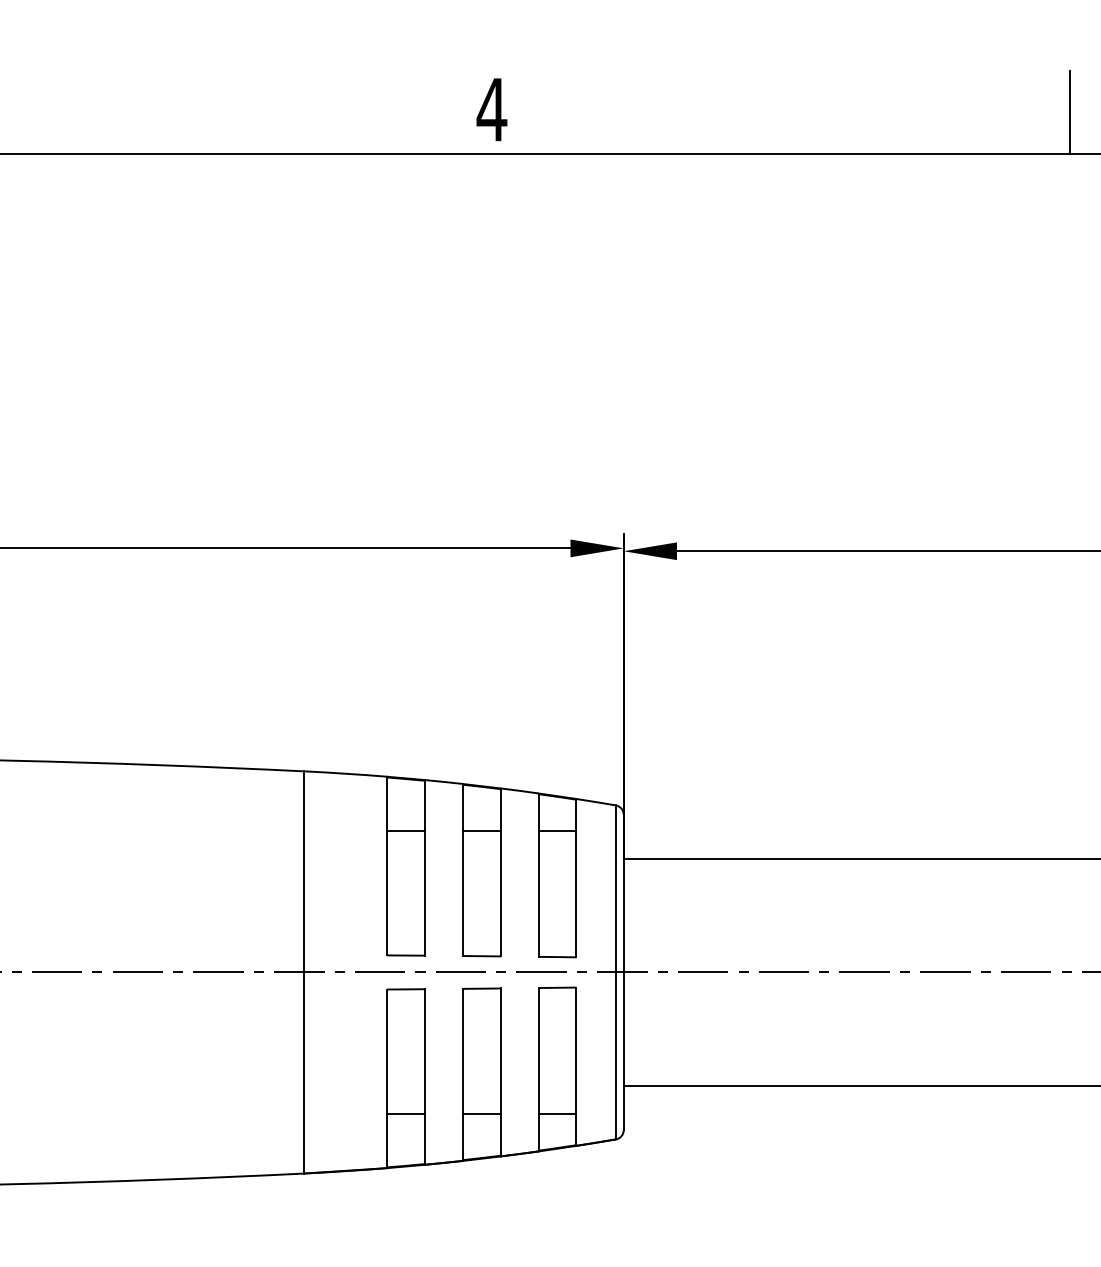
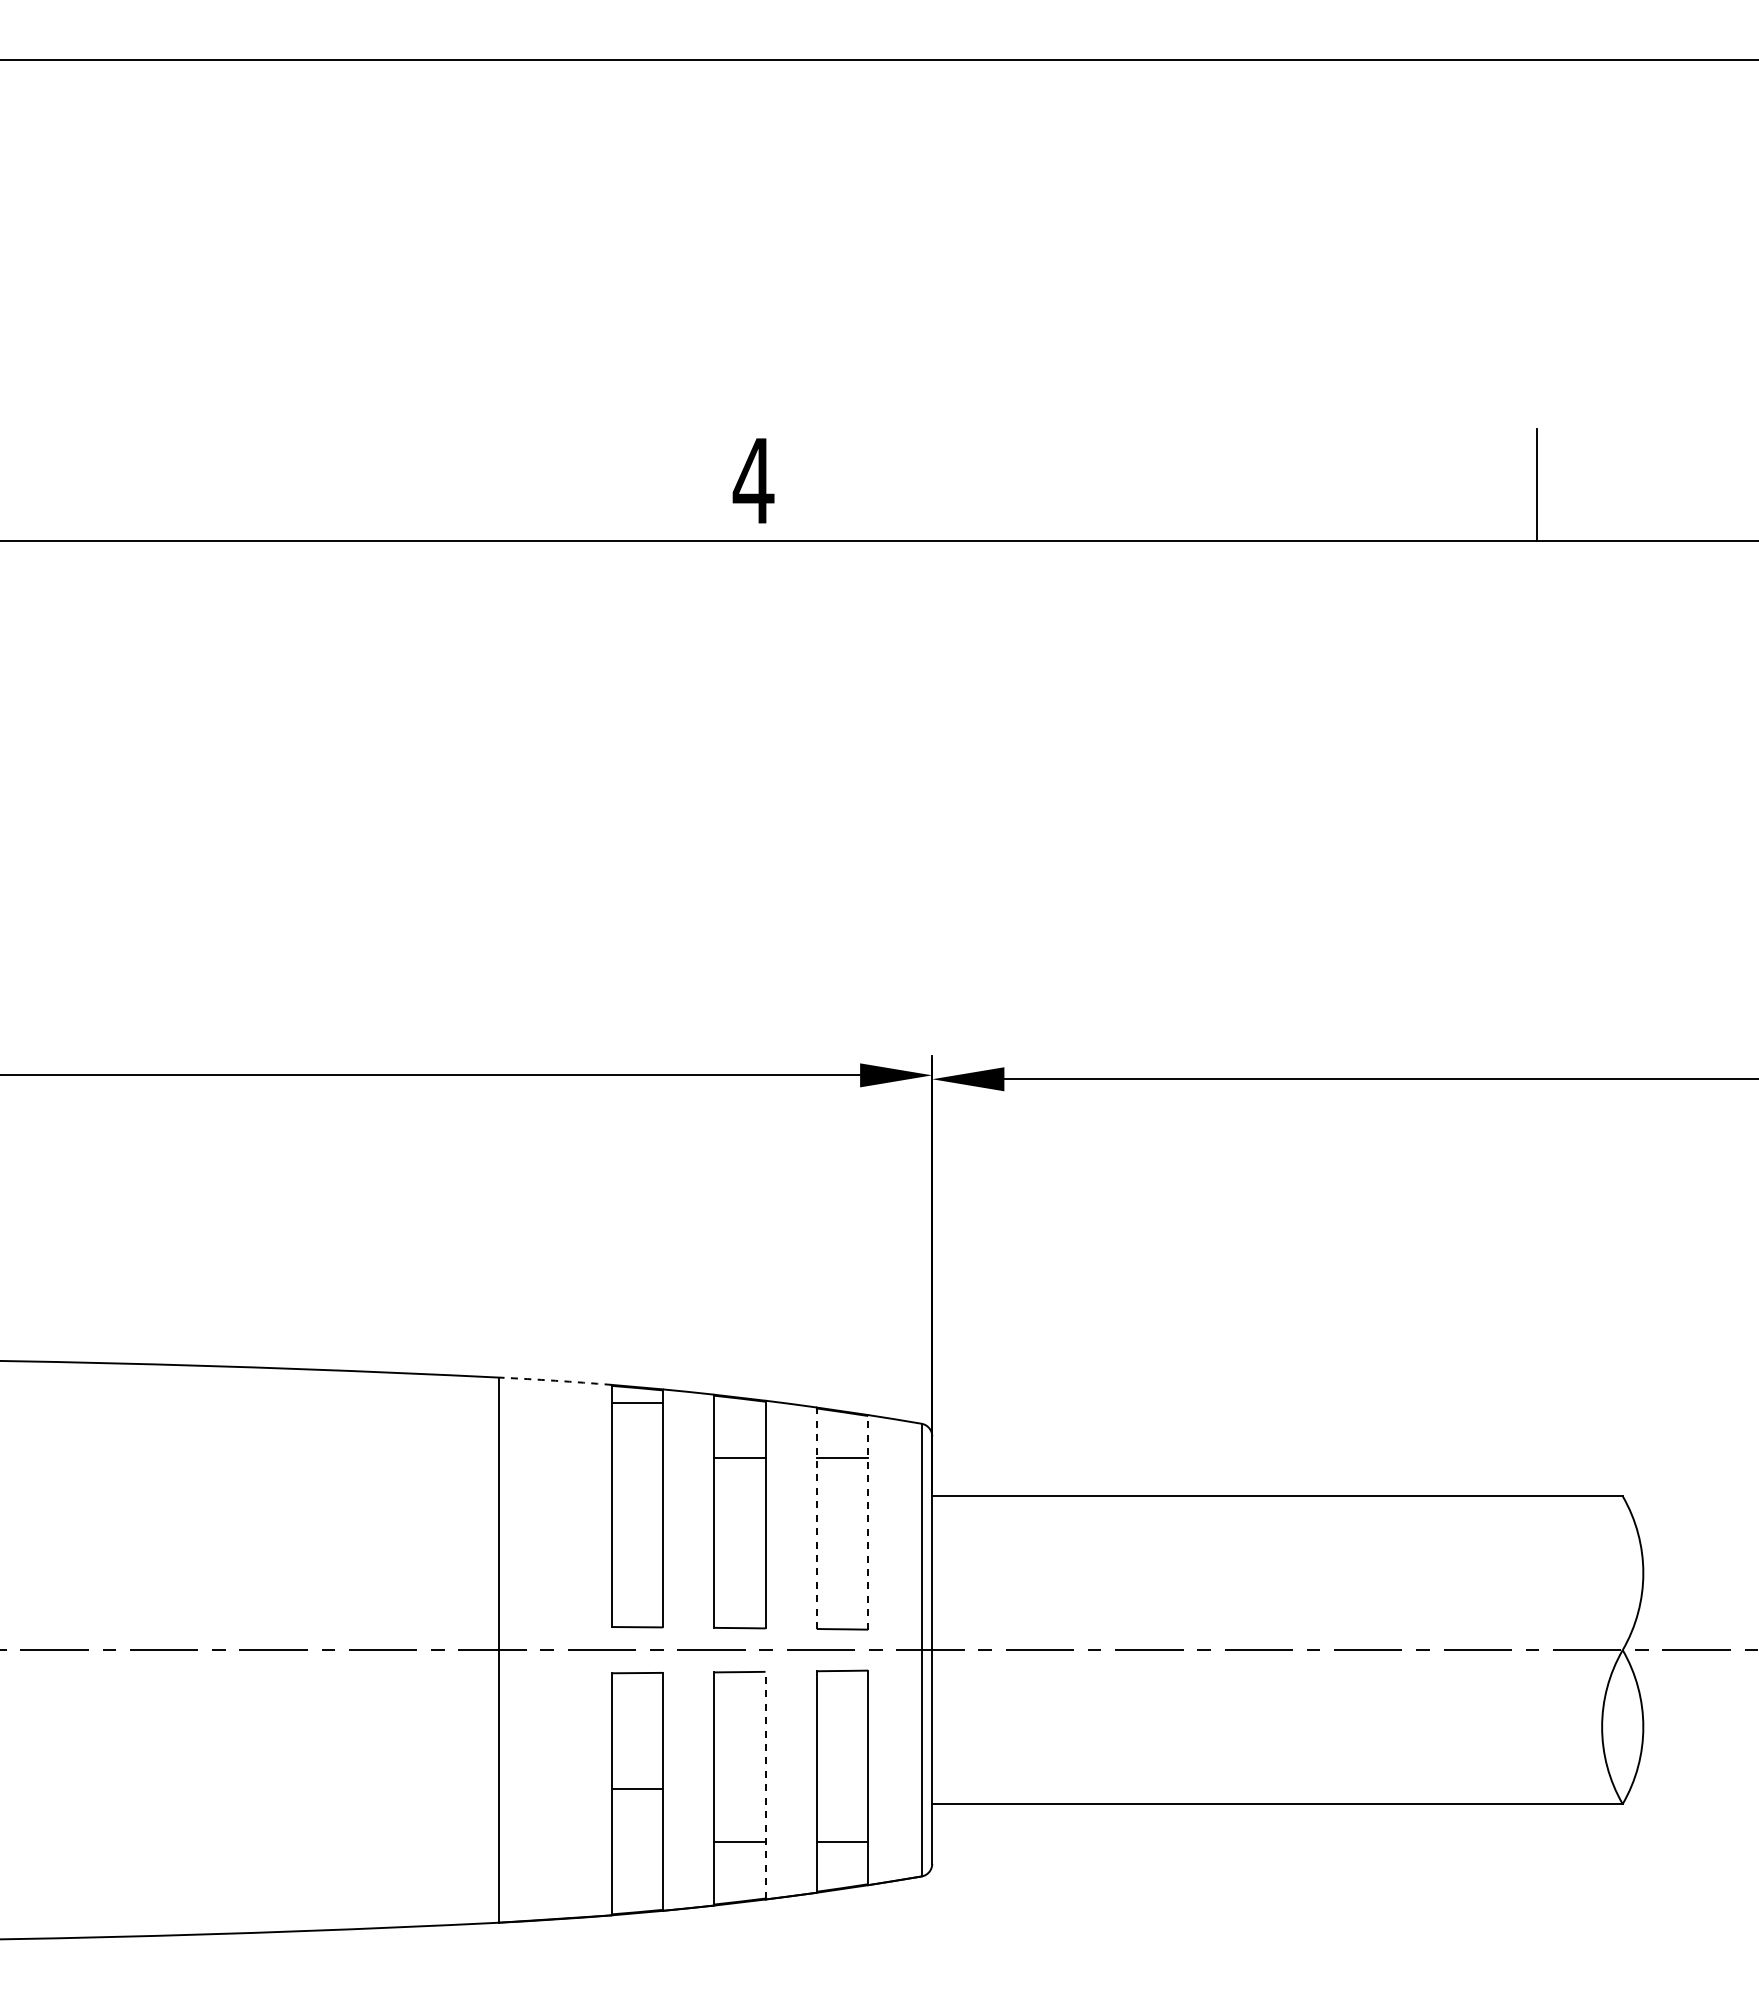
arc: (345, 773) -> (555, 1380), solid -> dashed
line: (405, 831) -> (636, 1403), moved
line: (538, 875) -> (816, 1518), solid -> dashed
line: (576, 878) -> (868, 1522), solid -> dashed
line: (500, 1071) -> (765, 1784), solid -> dashed
line: (405, 1113) -> (636, 1788), moved

